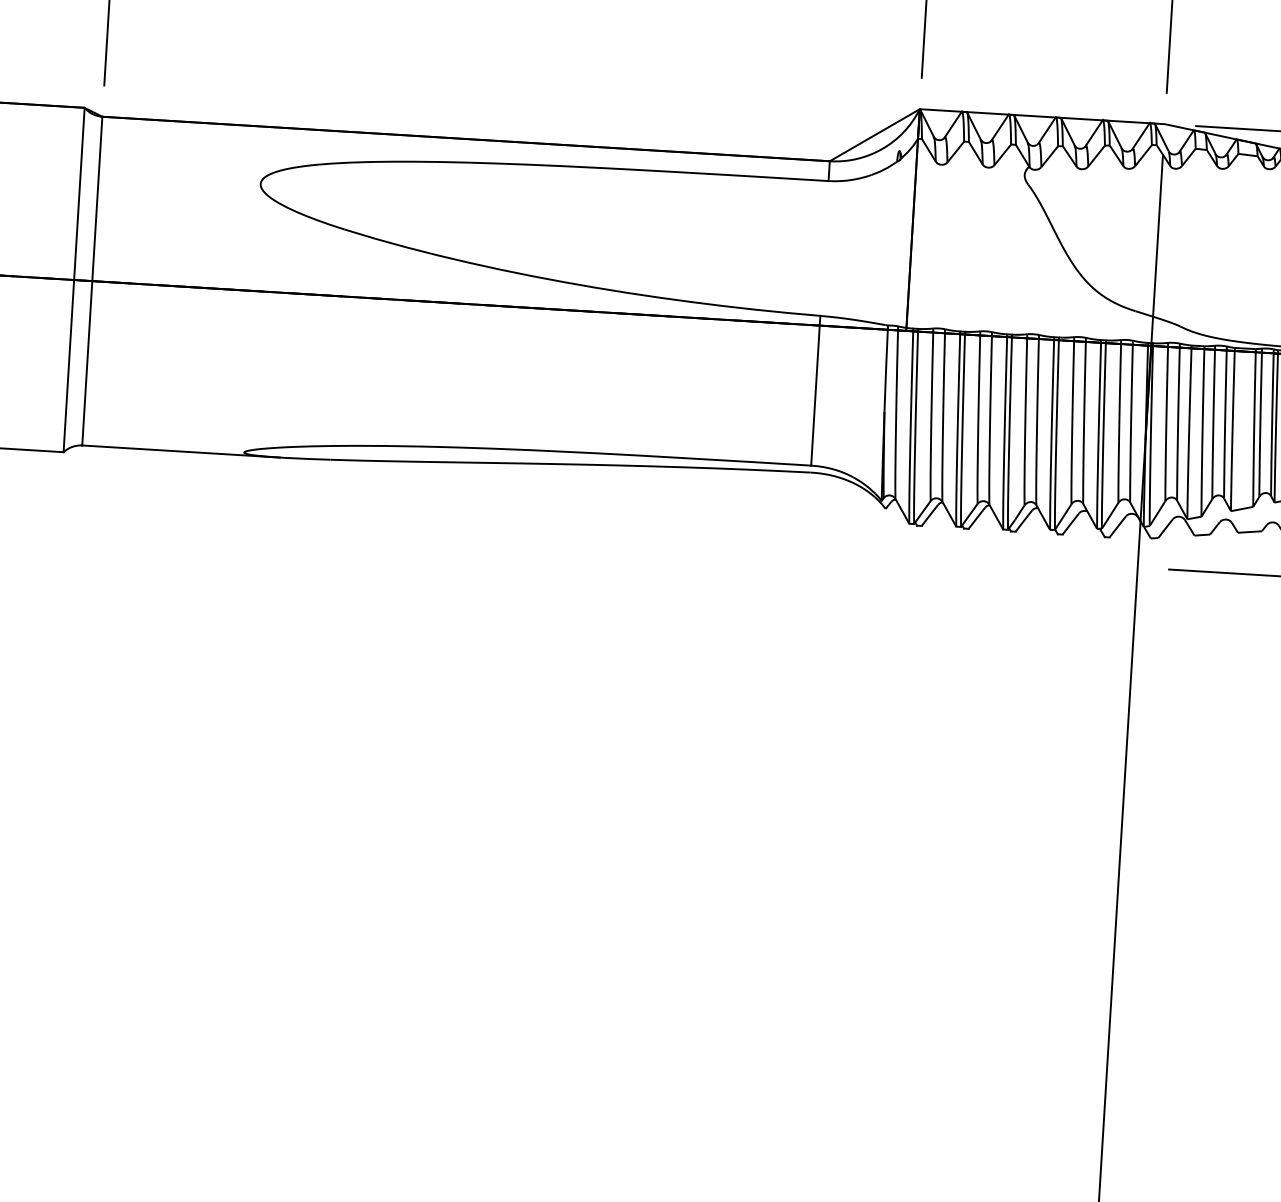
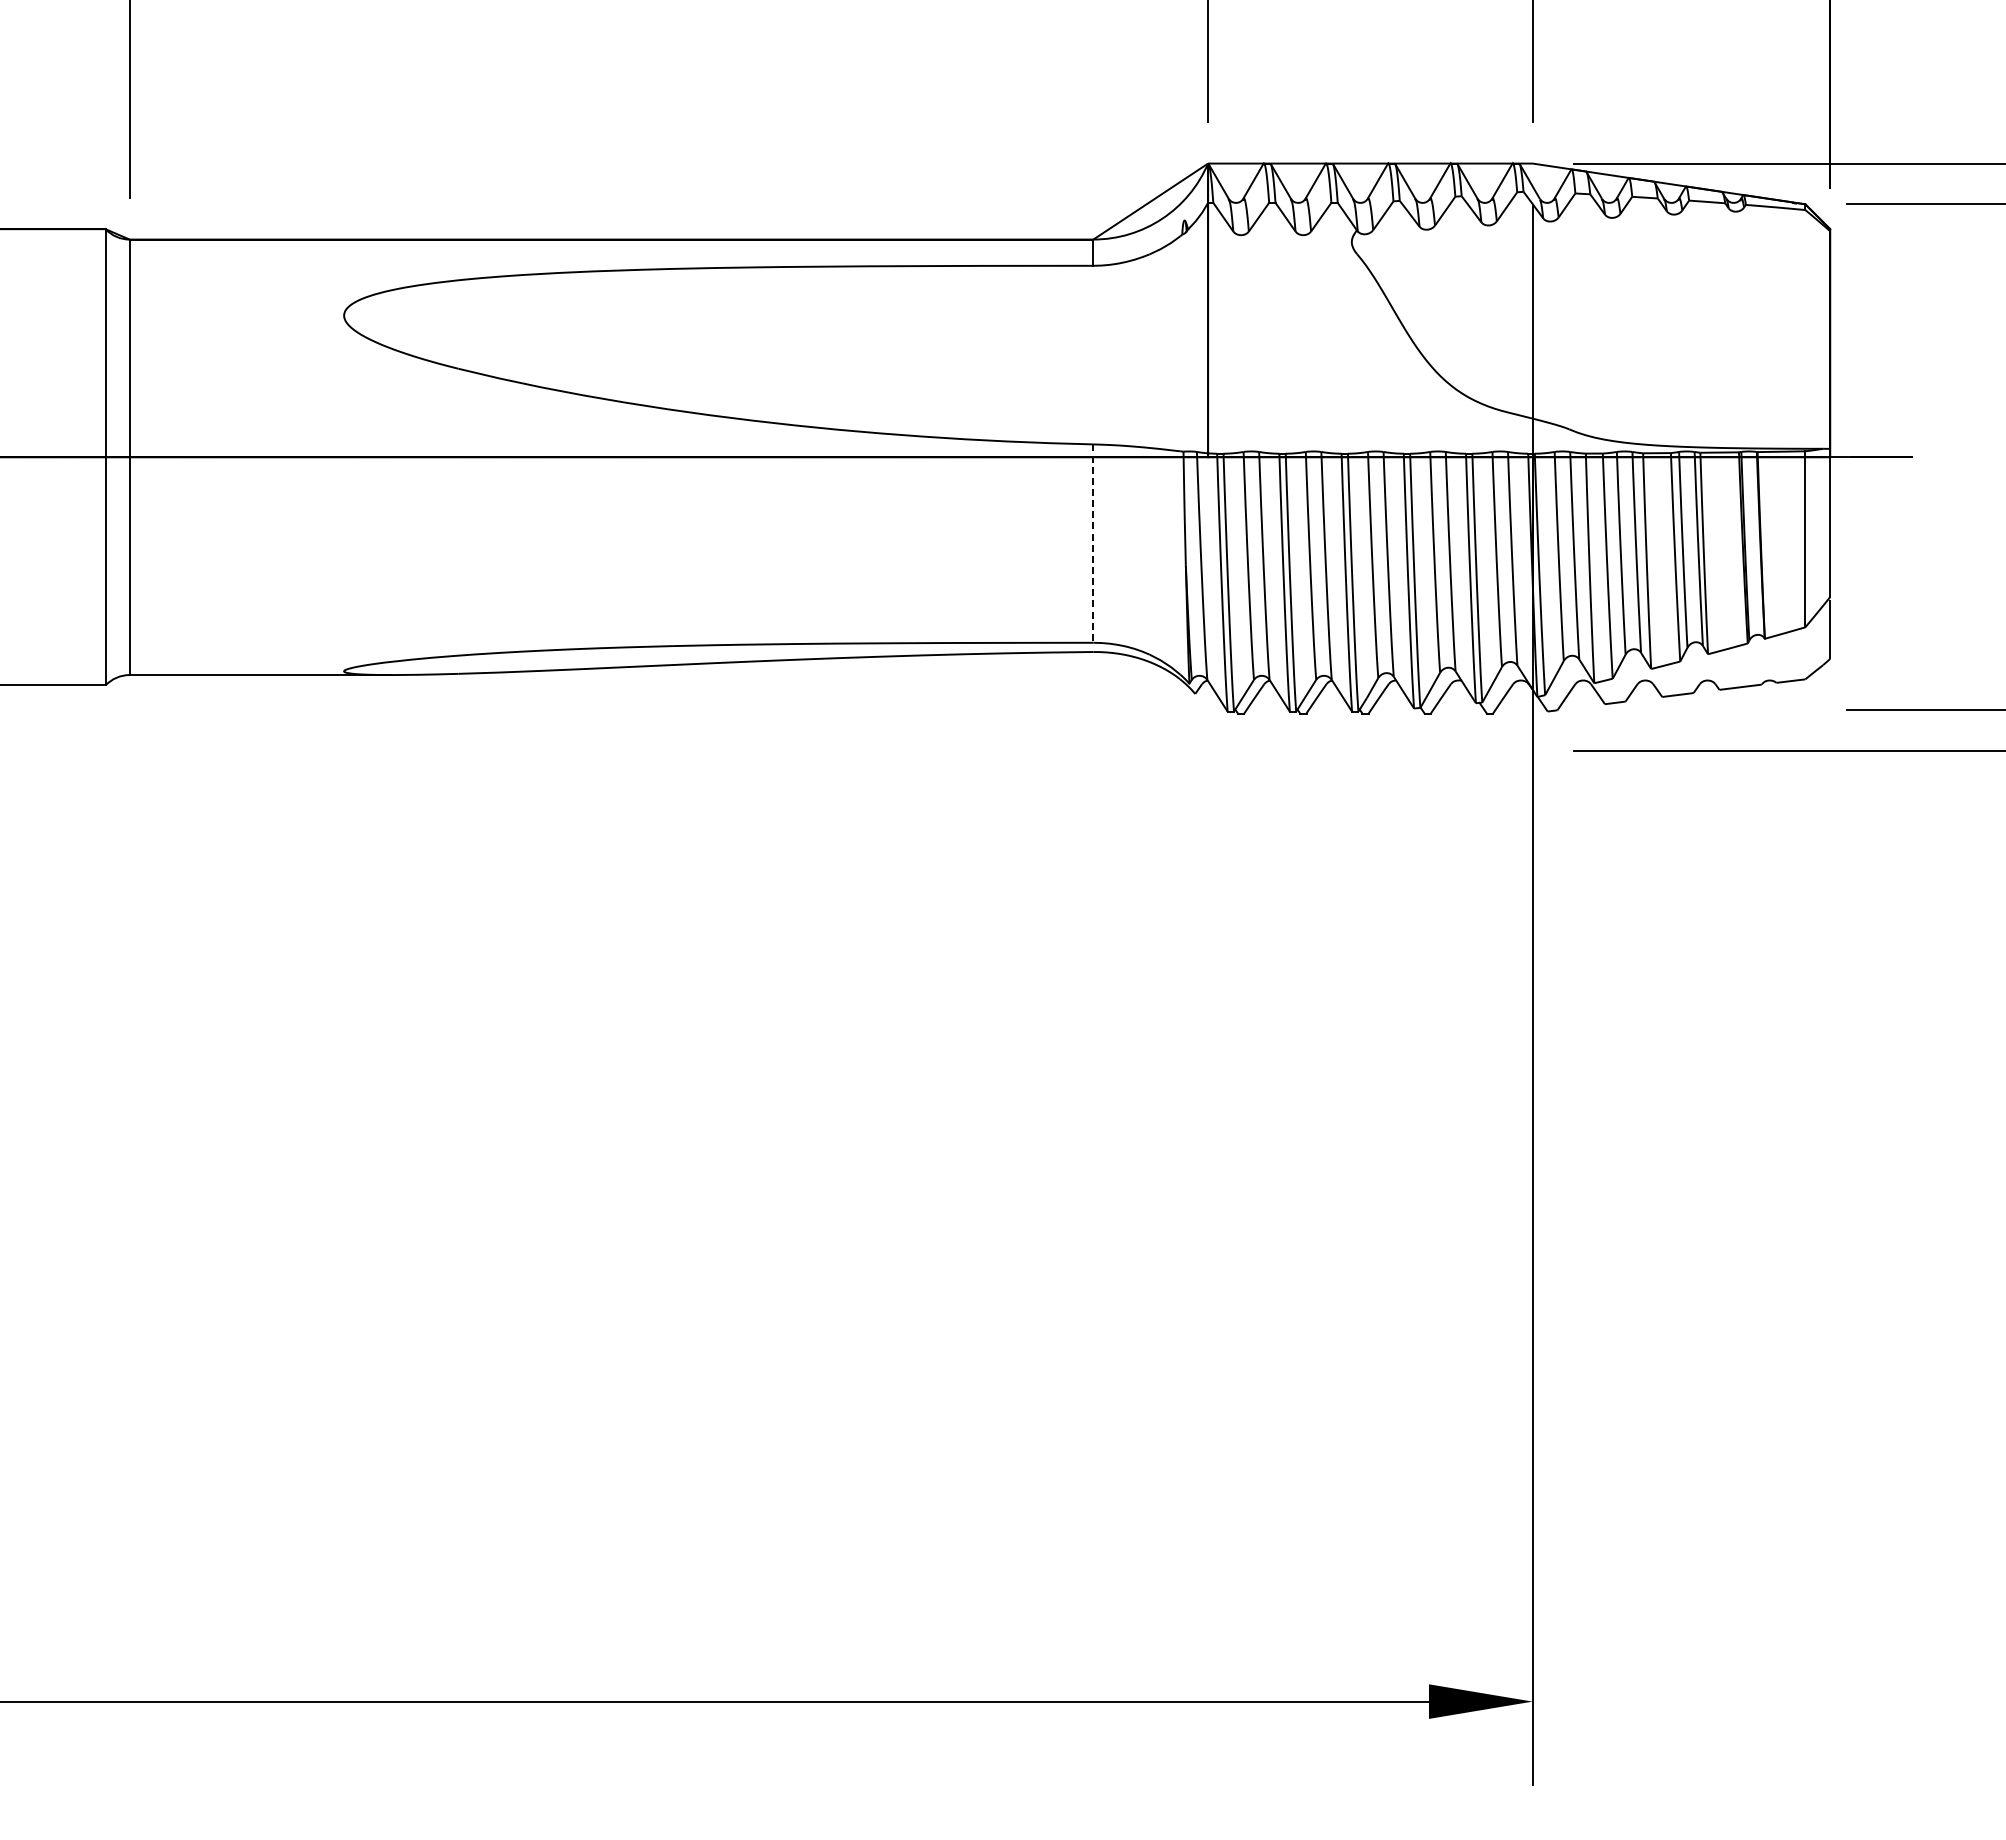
line: (815, 391) -> (1093, 544), solid -> dashed

